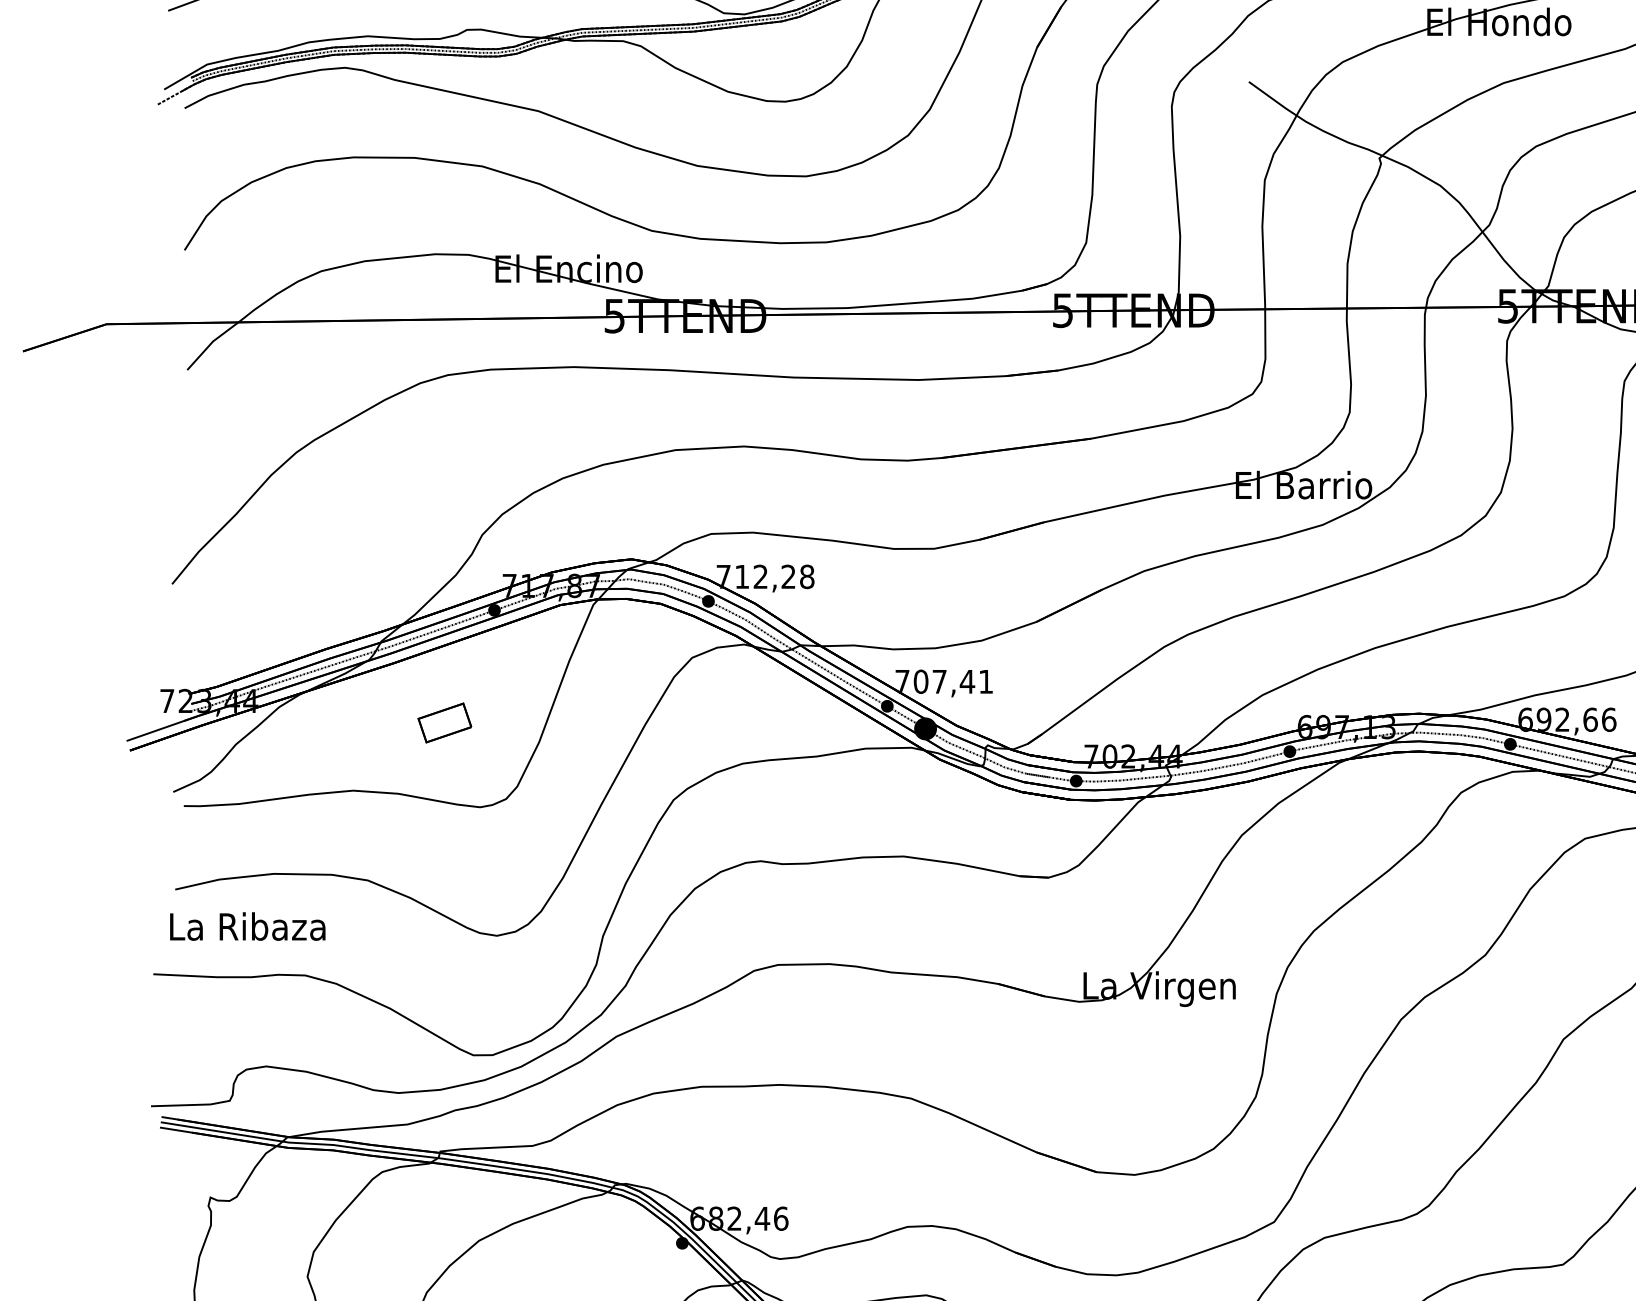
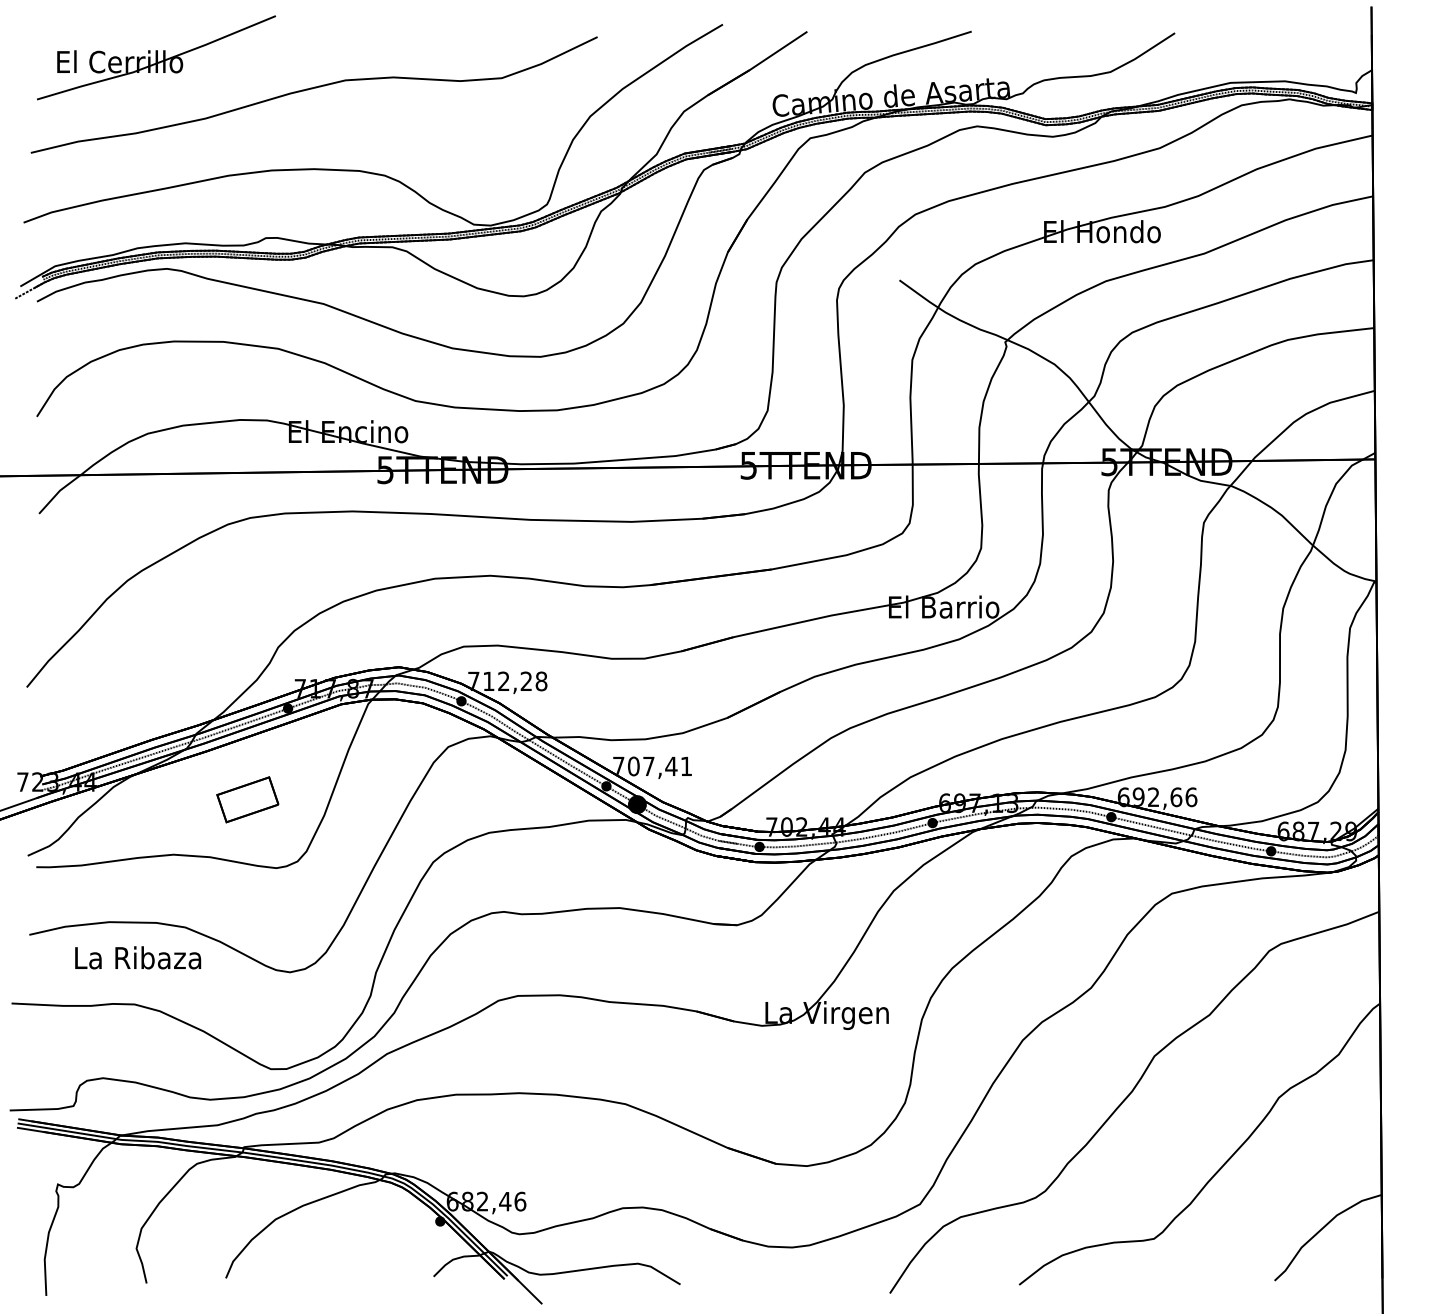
part: (444, 722) -> (247, 799), size x1.43
text: (248, 926) -> (138, 957), moved

